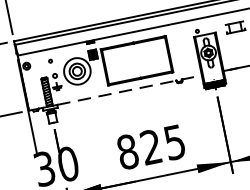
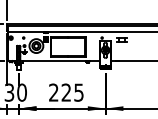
line: (130, 90) -> (61, 61), dashed -> solid
text: (127, 151) -> (53, 92), 825 -> 225

